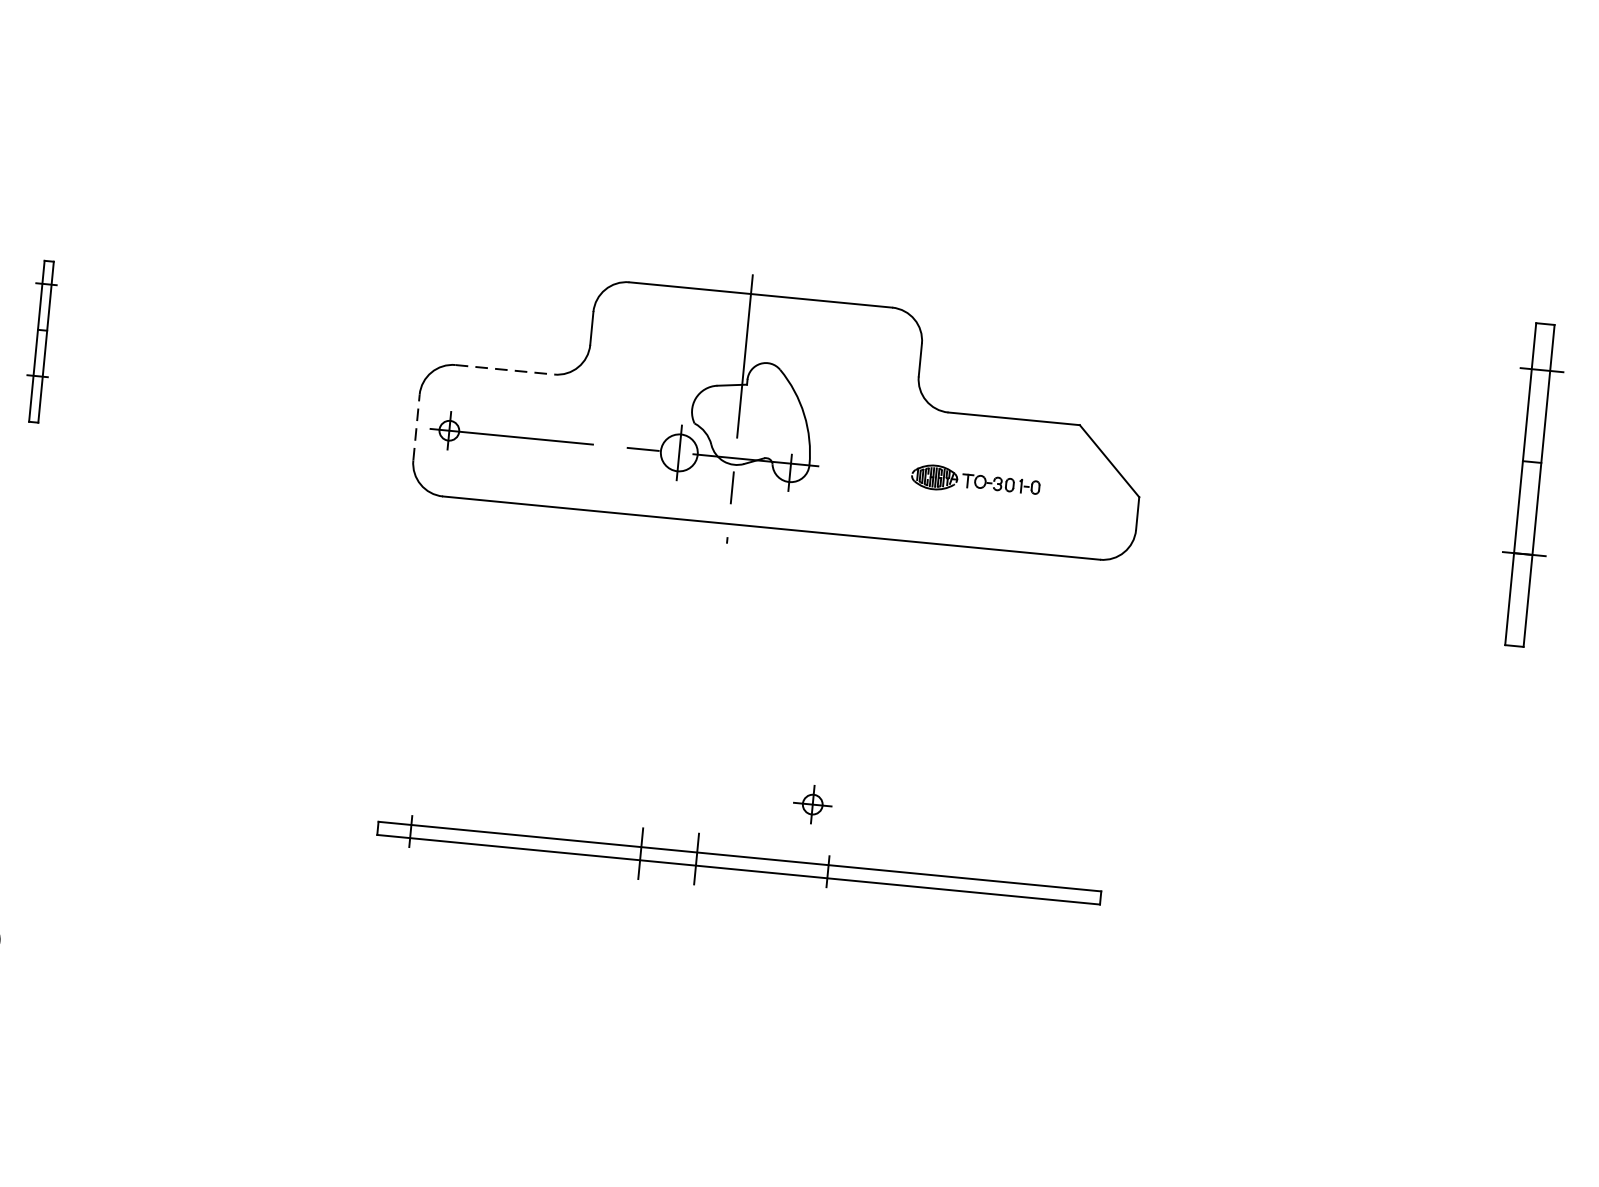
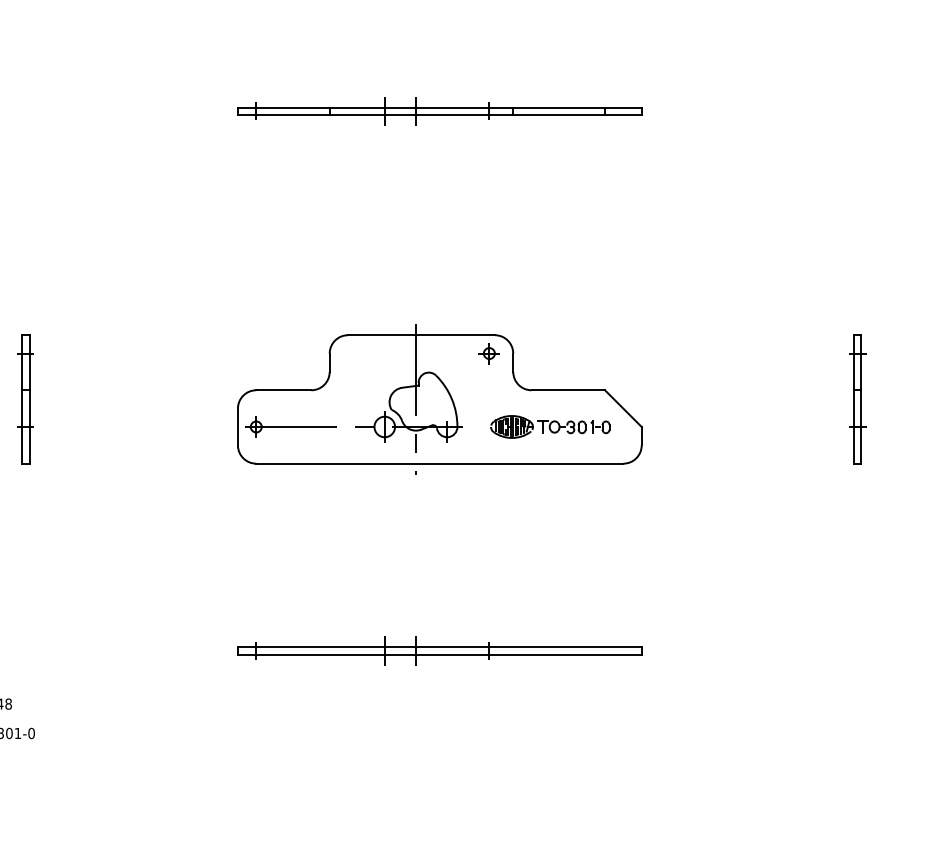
part: (40, 341) -> (25, 399), size x1.43
line: (504, 370) -> (283, 390), dashed -> solid
line: (415, 426) -> (237, 426), dashed -> solid
part: (976, 480) -> (550, 426), size x1.67
part: (1530, 485) -> (857, 399), size x0.71
part: (811, 804) -> (488, 353), moved

